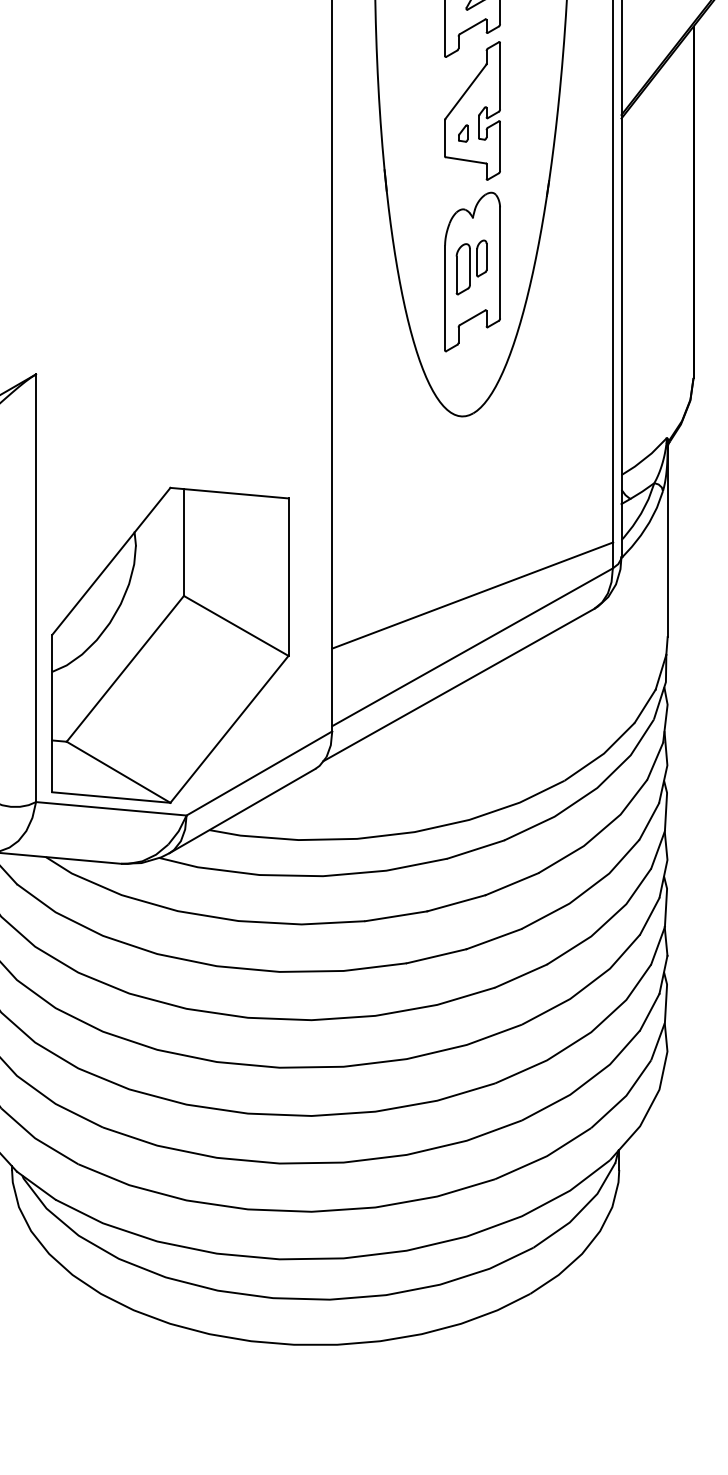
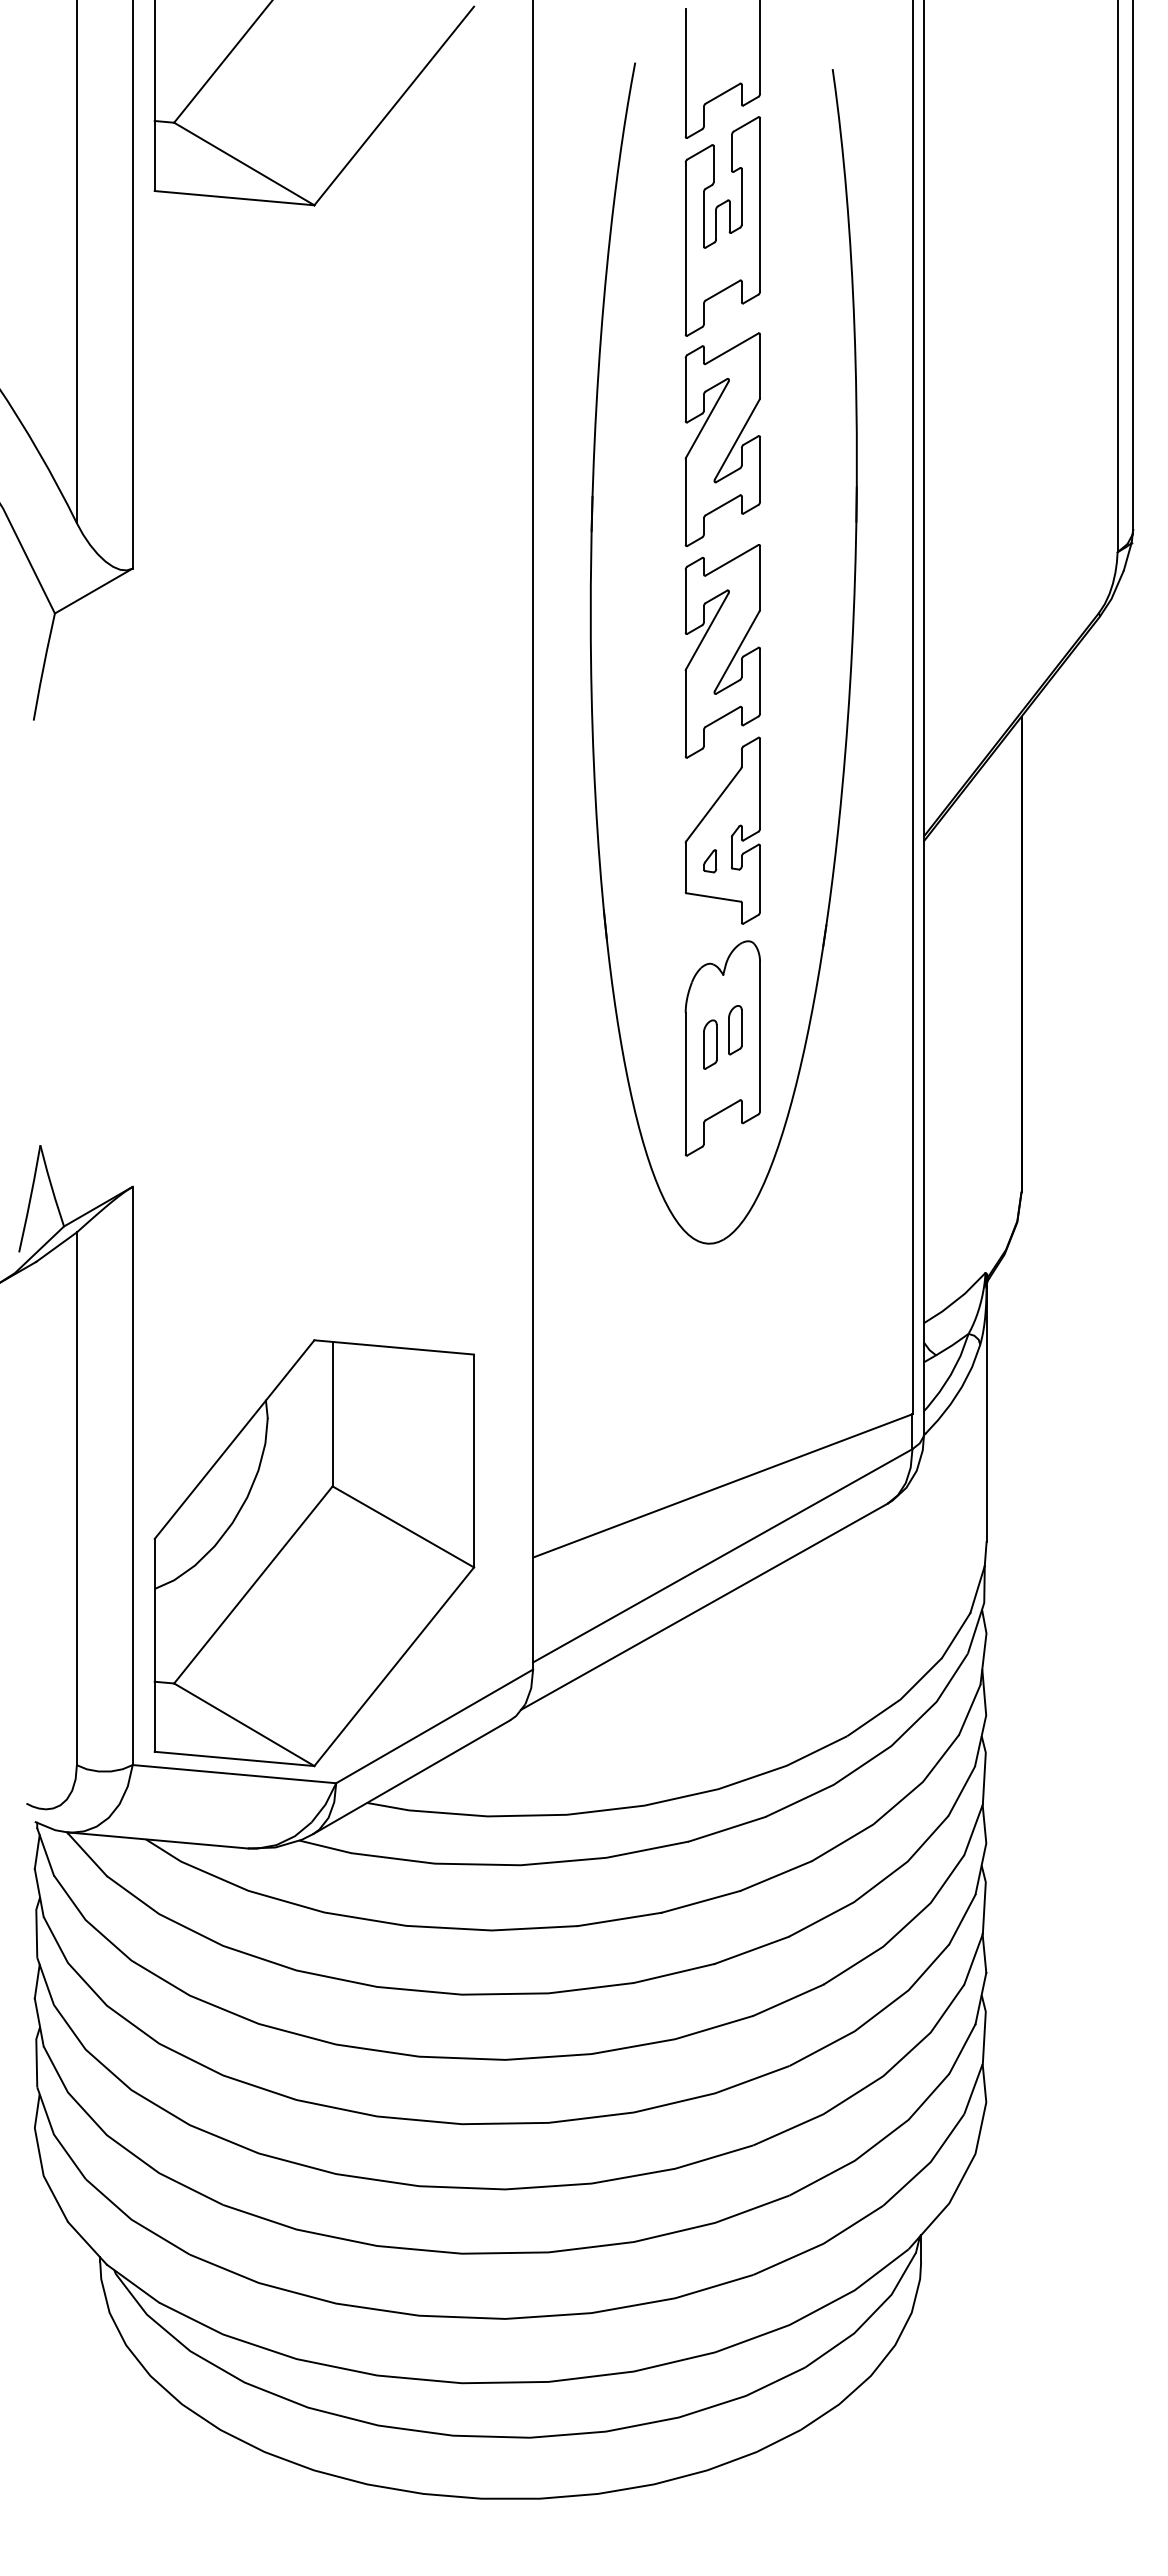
part: (463, 269) -> (710, 1044), size x0.71

